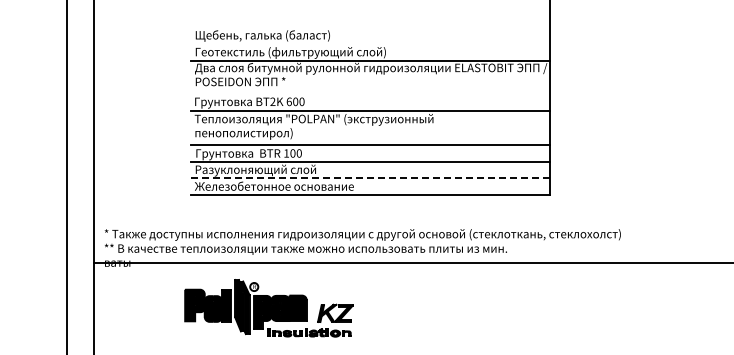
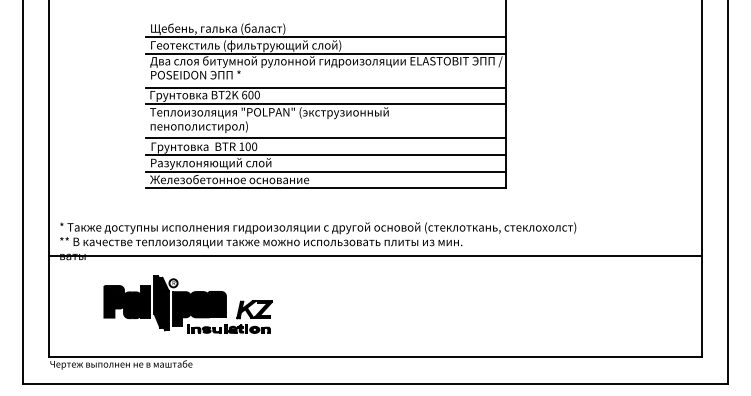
line: (370, 44) -> (325, 37), added
line: (370, 94) -> (325, 87), added
line: (370, 178) -> (325, 171), dashed -> solid
part: (268, 308) -> (187, 304), moved

